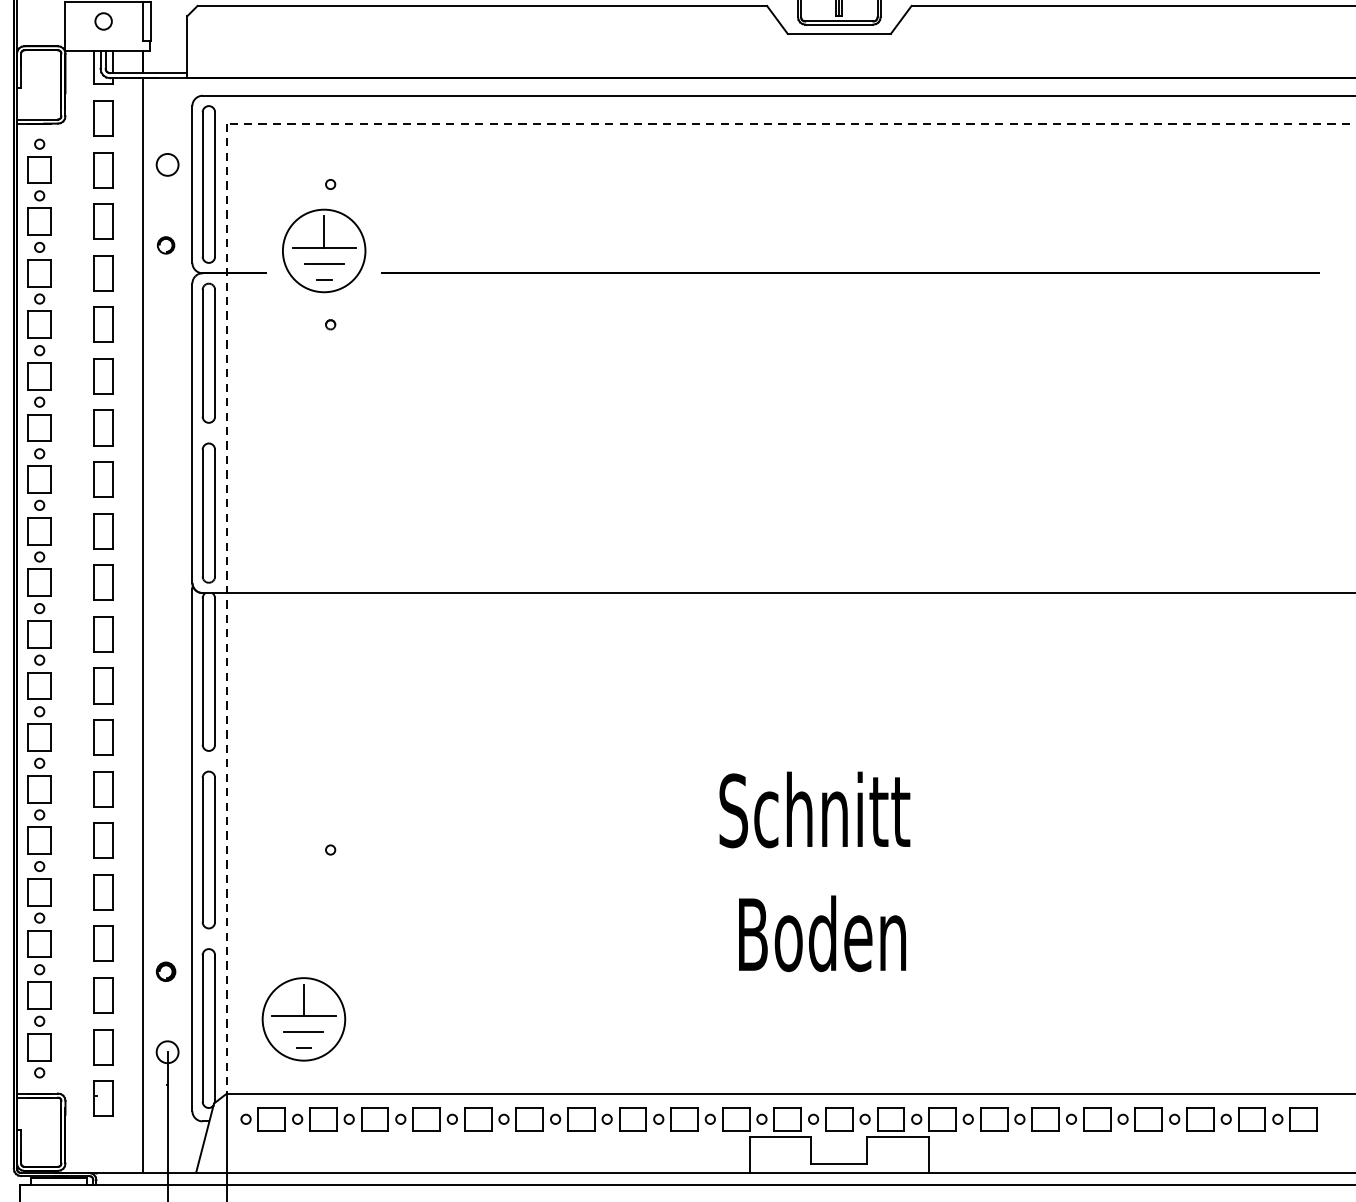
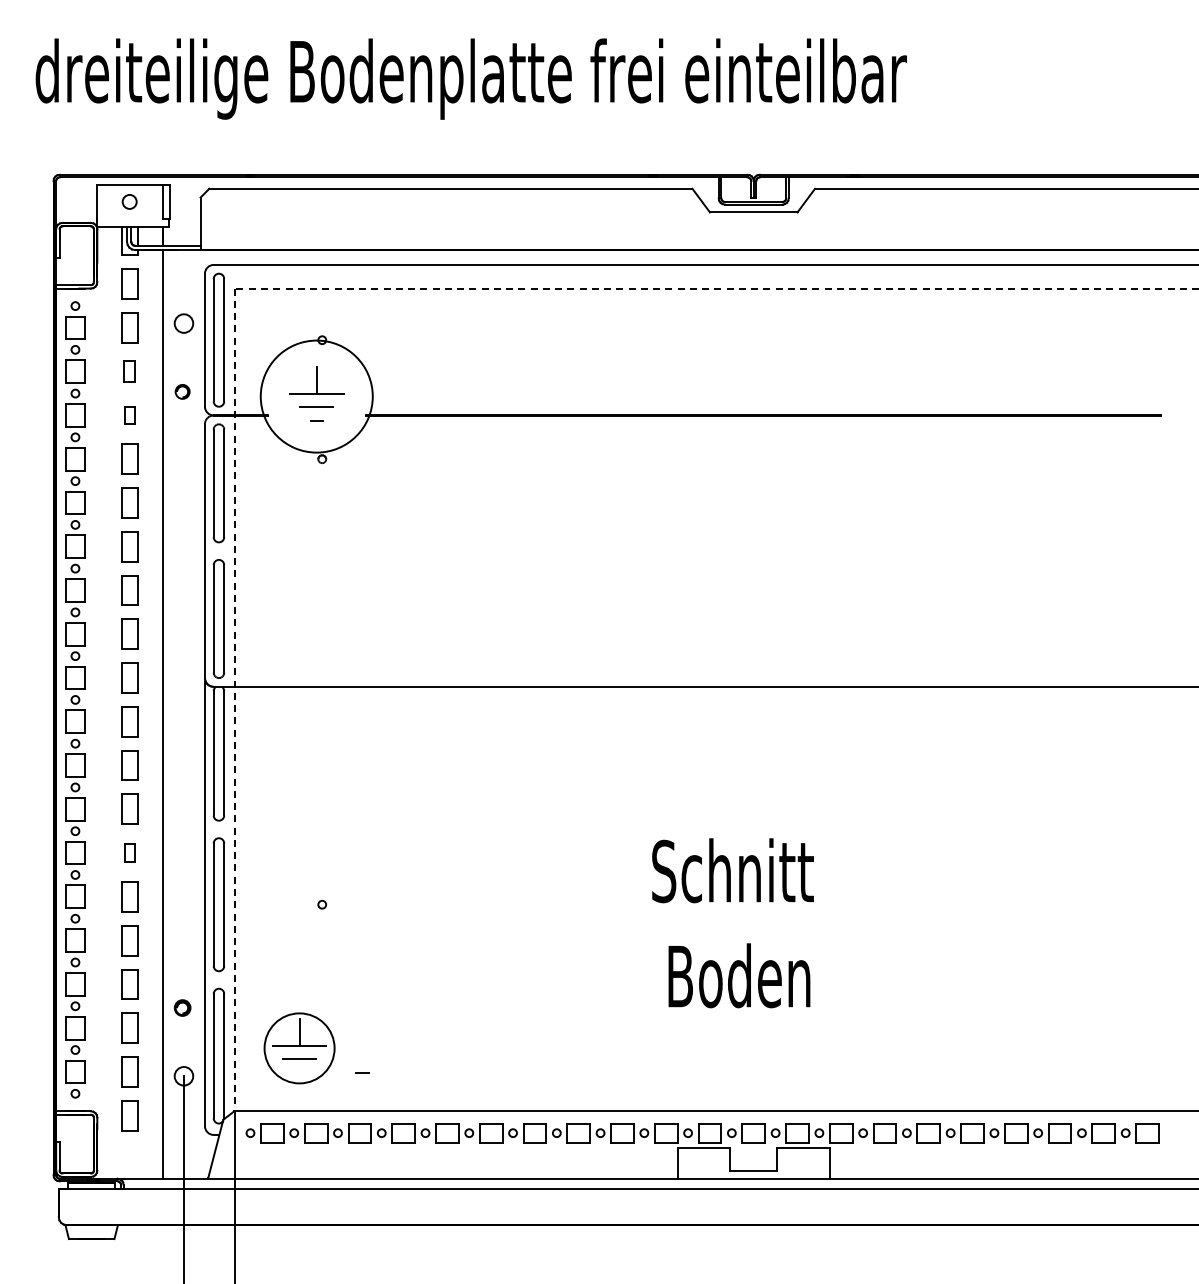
part: (103, 221) -> (129, 371), size x0.7
circle: (323, 250) -> (316, 396), size x1.6
part: (103, 273) -> (129, 415), size x0.6
part: (103, 788) -> (129, 852), size x0.6
line: (303, 1047) -> (362, 1072), moved

